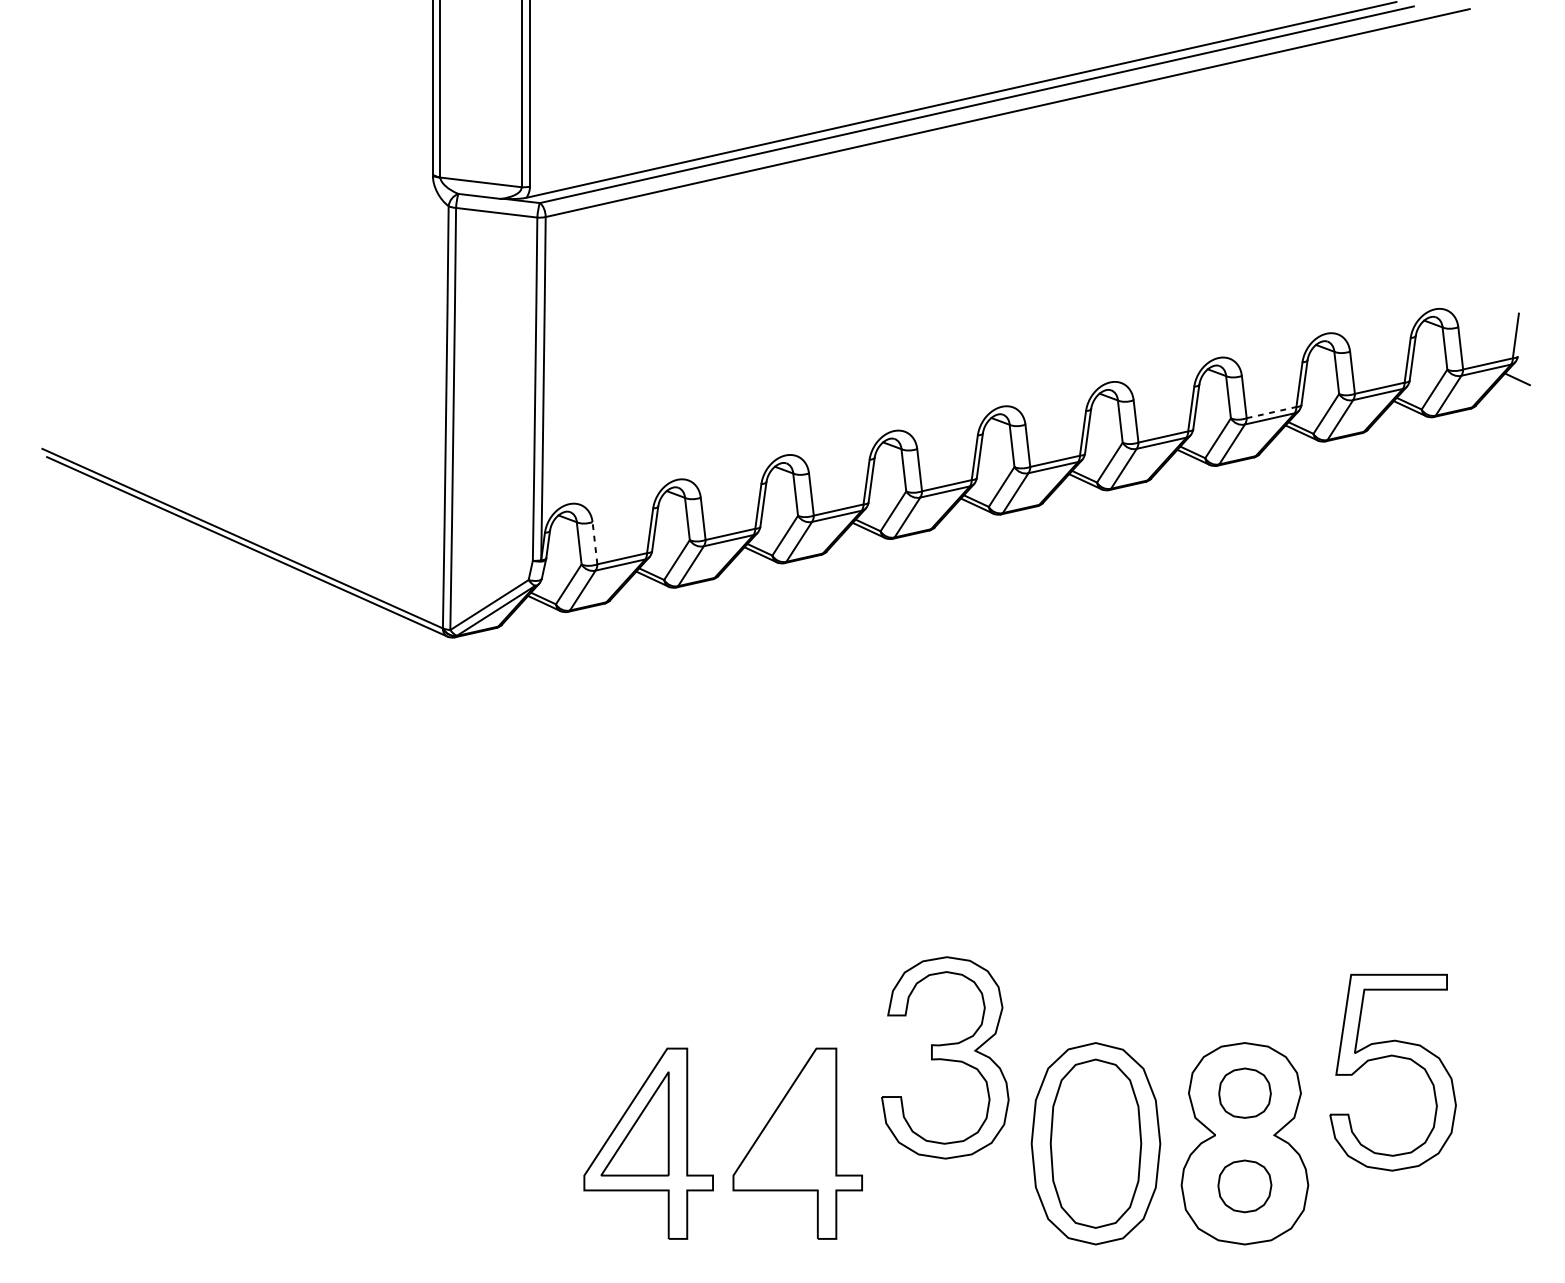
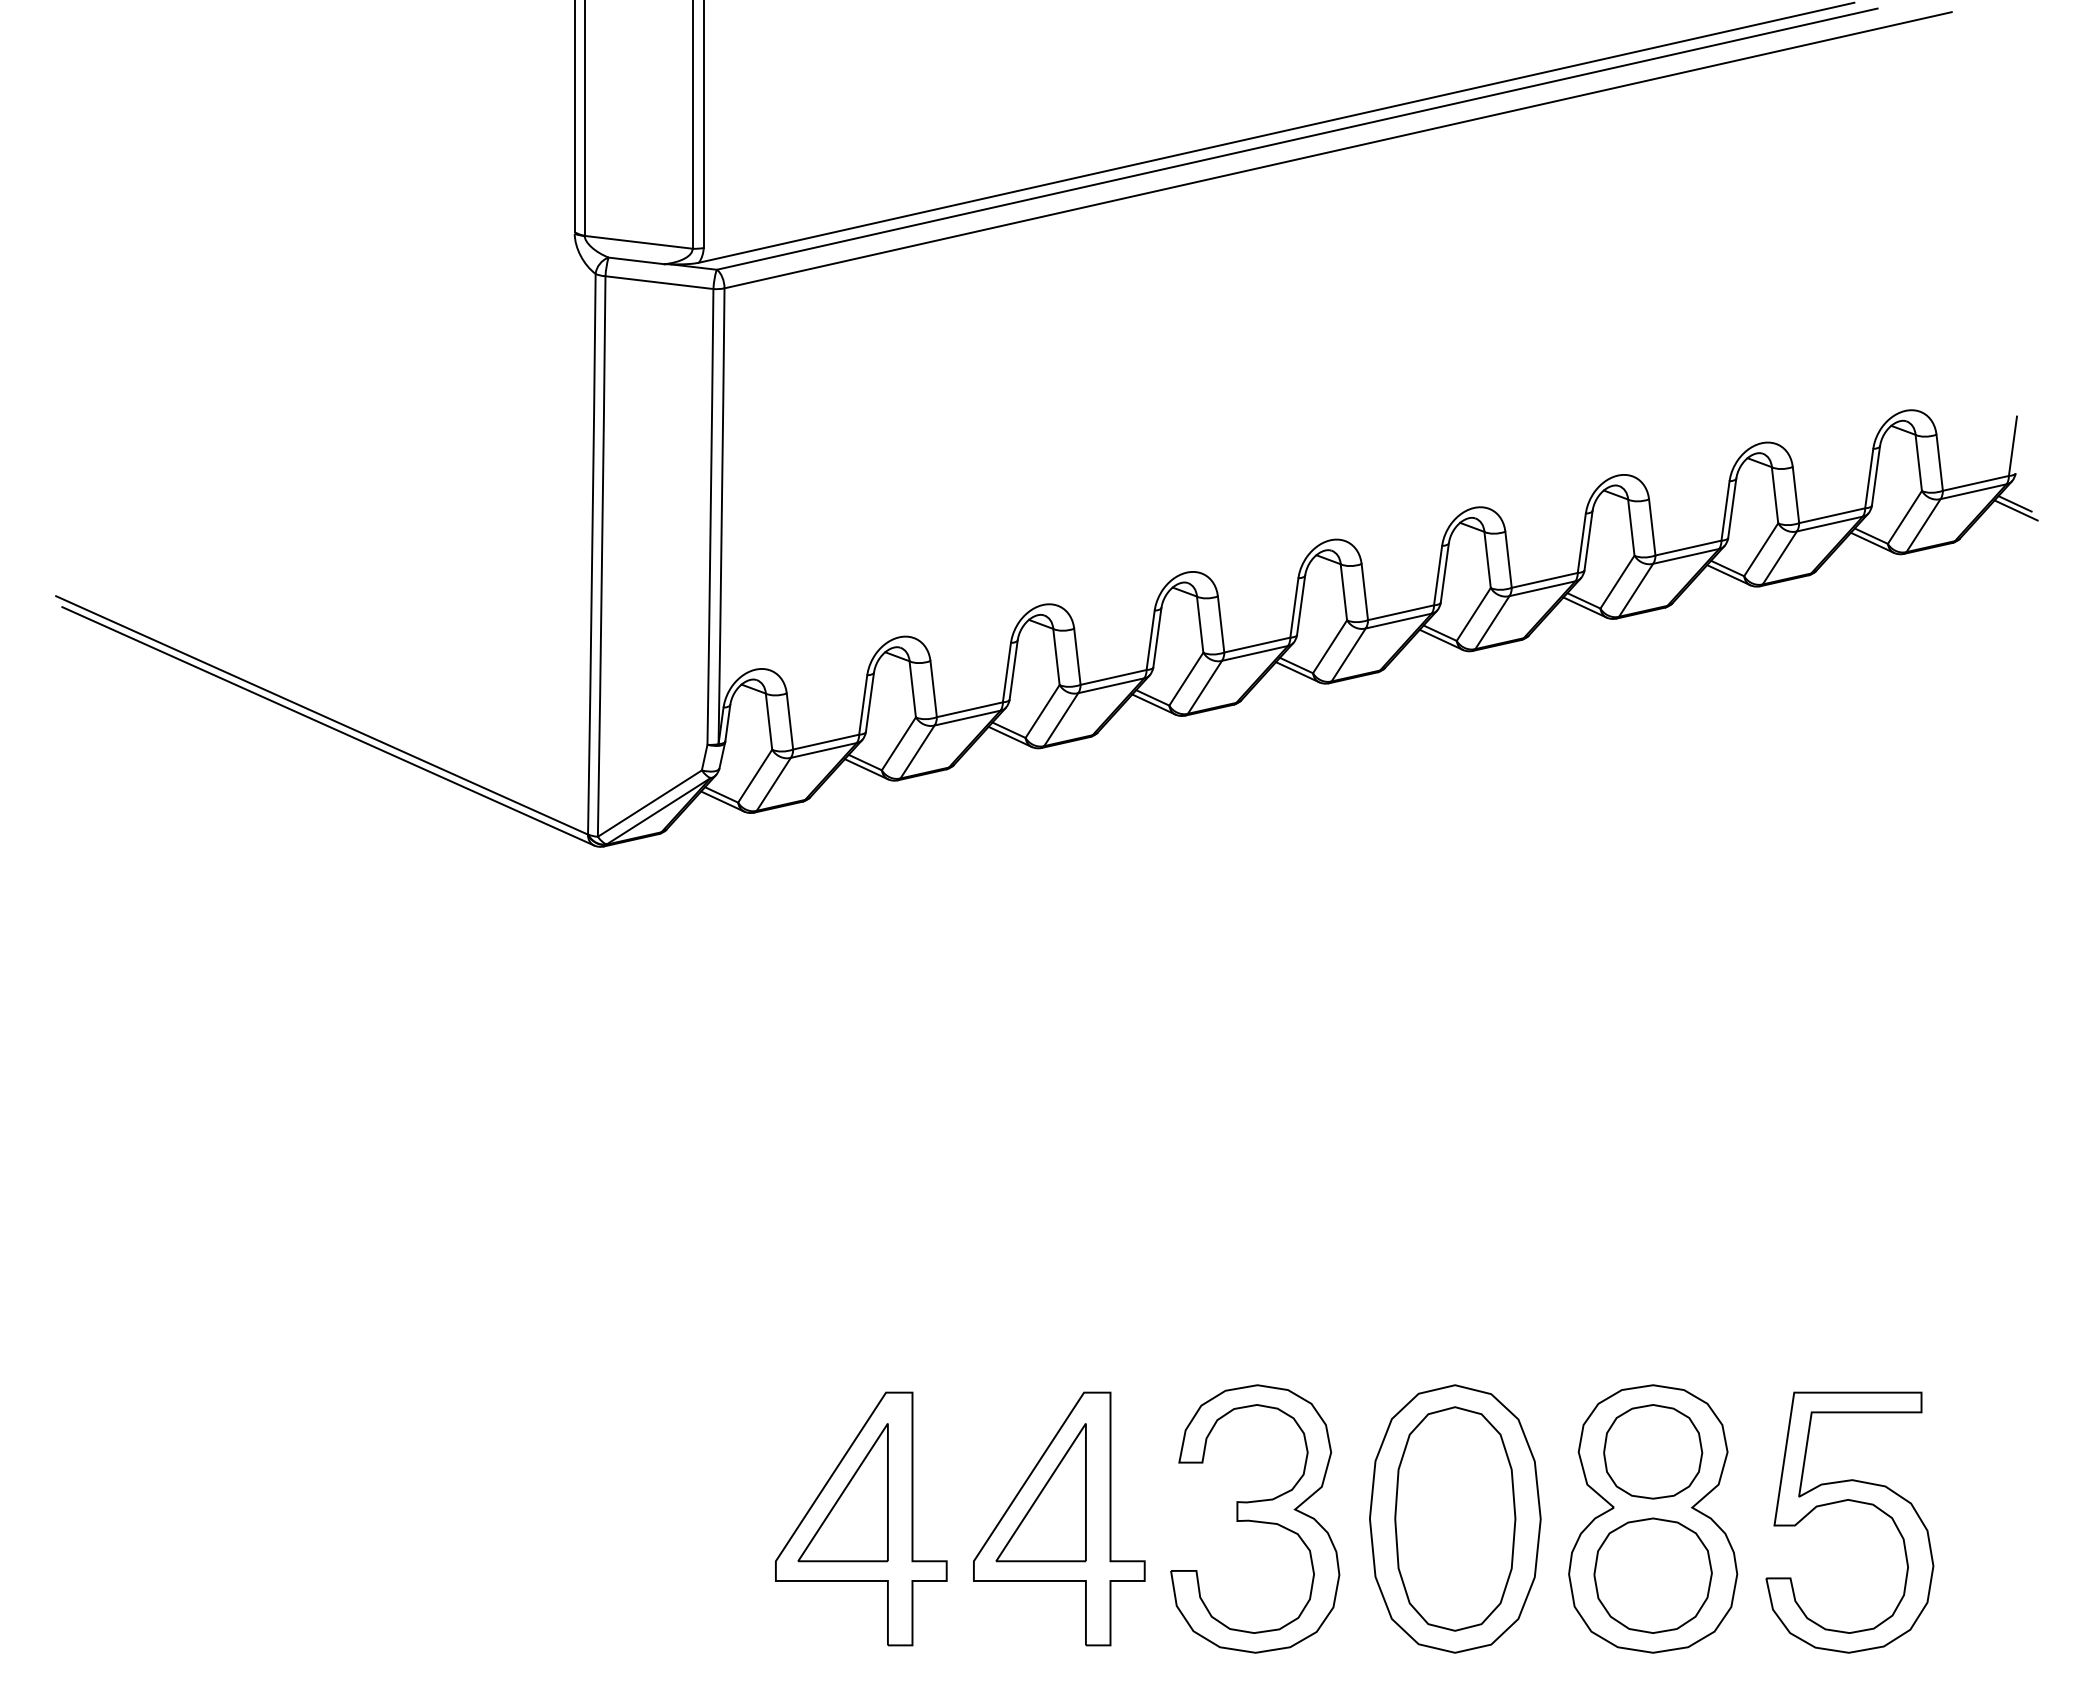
line: (1517, 384) -> (2015, 510), added
line: (1271, 412) -> (1688, 548), dashed -> solid
line: (594, 542) -> (789, 720), dashed -> solid
part: (945, 1057) -> (1255, 1518), moved
part: (1397, 1057) -> (1855, 1502), moved
part: (1245, 1092) -> (1653, 1451), size x1.43
part: (783, 1123) -> (1040, 1492), added
part: (1244, 1186) -> (1652, 1575), size x1.67

